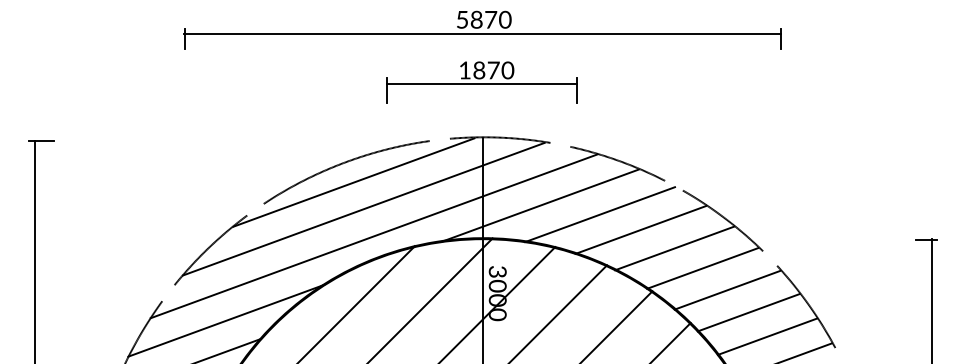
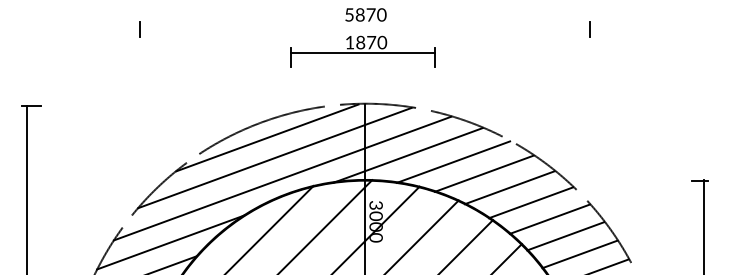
line: (482, 33) -> (364, 25), removed
part: (481, 82) -> (362, 51), moved

